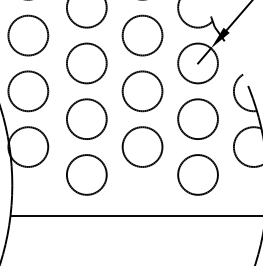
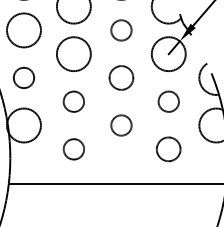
circle: (142, 35) -> (121, 30), size x0.6
circle: (27, 90) -> (23, 77), size x0.6
circle: (142, 90) -> (121, 77), size x0.7
circle: (86, 118) -> (73, 101), size x0.6
circle: (197, 118) -> (168, 101), size x0.6
circle: (142, 147) -> (121, 125), size x0.6
circle: (86, 175) -> (73, 149), size x0.6
circle: (197, 175) -> (168, 149), size x0.7

